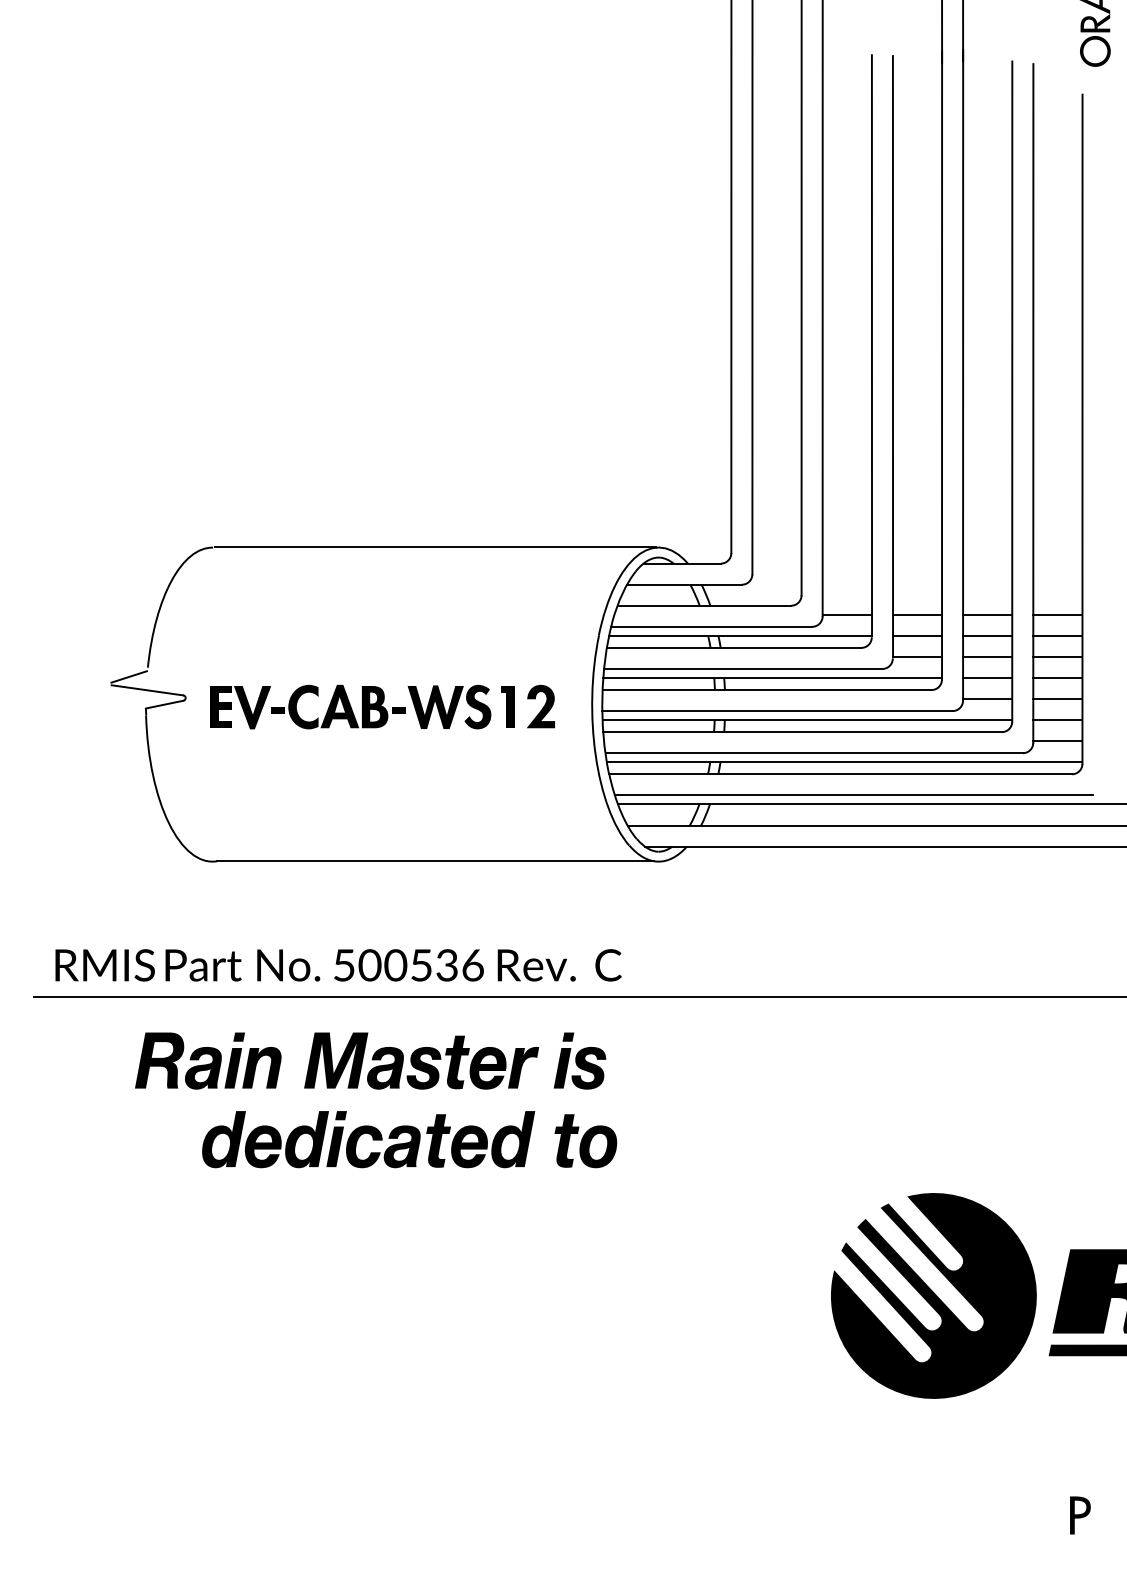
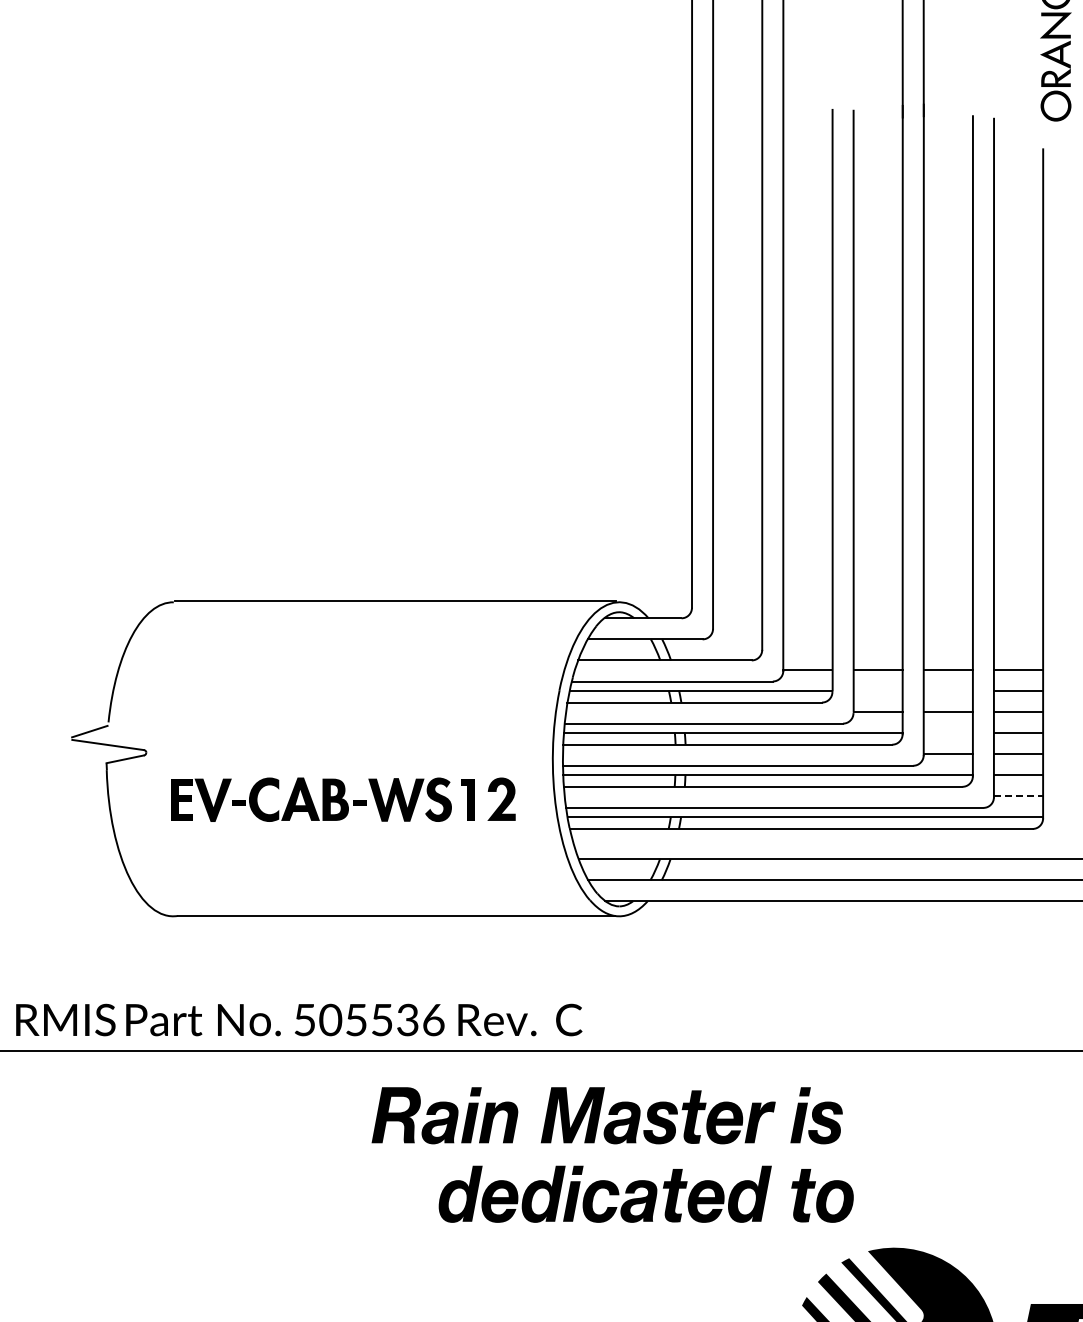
line: (917, 635) -> (878, 690), removed
line: (987, 635) -> (948, 690), removed
line: (987, 678) -> (948, 733), removed
part: (382, 706) -> (343, 799), moved
line: (1057, 741) -> (1018, 796), solid -> dashed
line: (853, 795) -> (814, 850), removed
text: (395, 965) -> (356, 1020), 500536 -> 505536
part: (376, 1089) -> (613, 1144), moved

